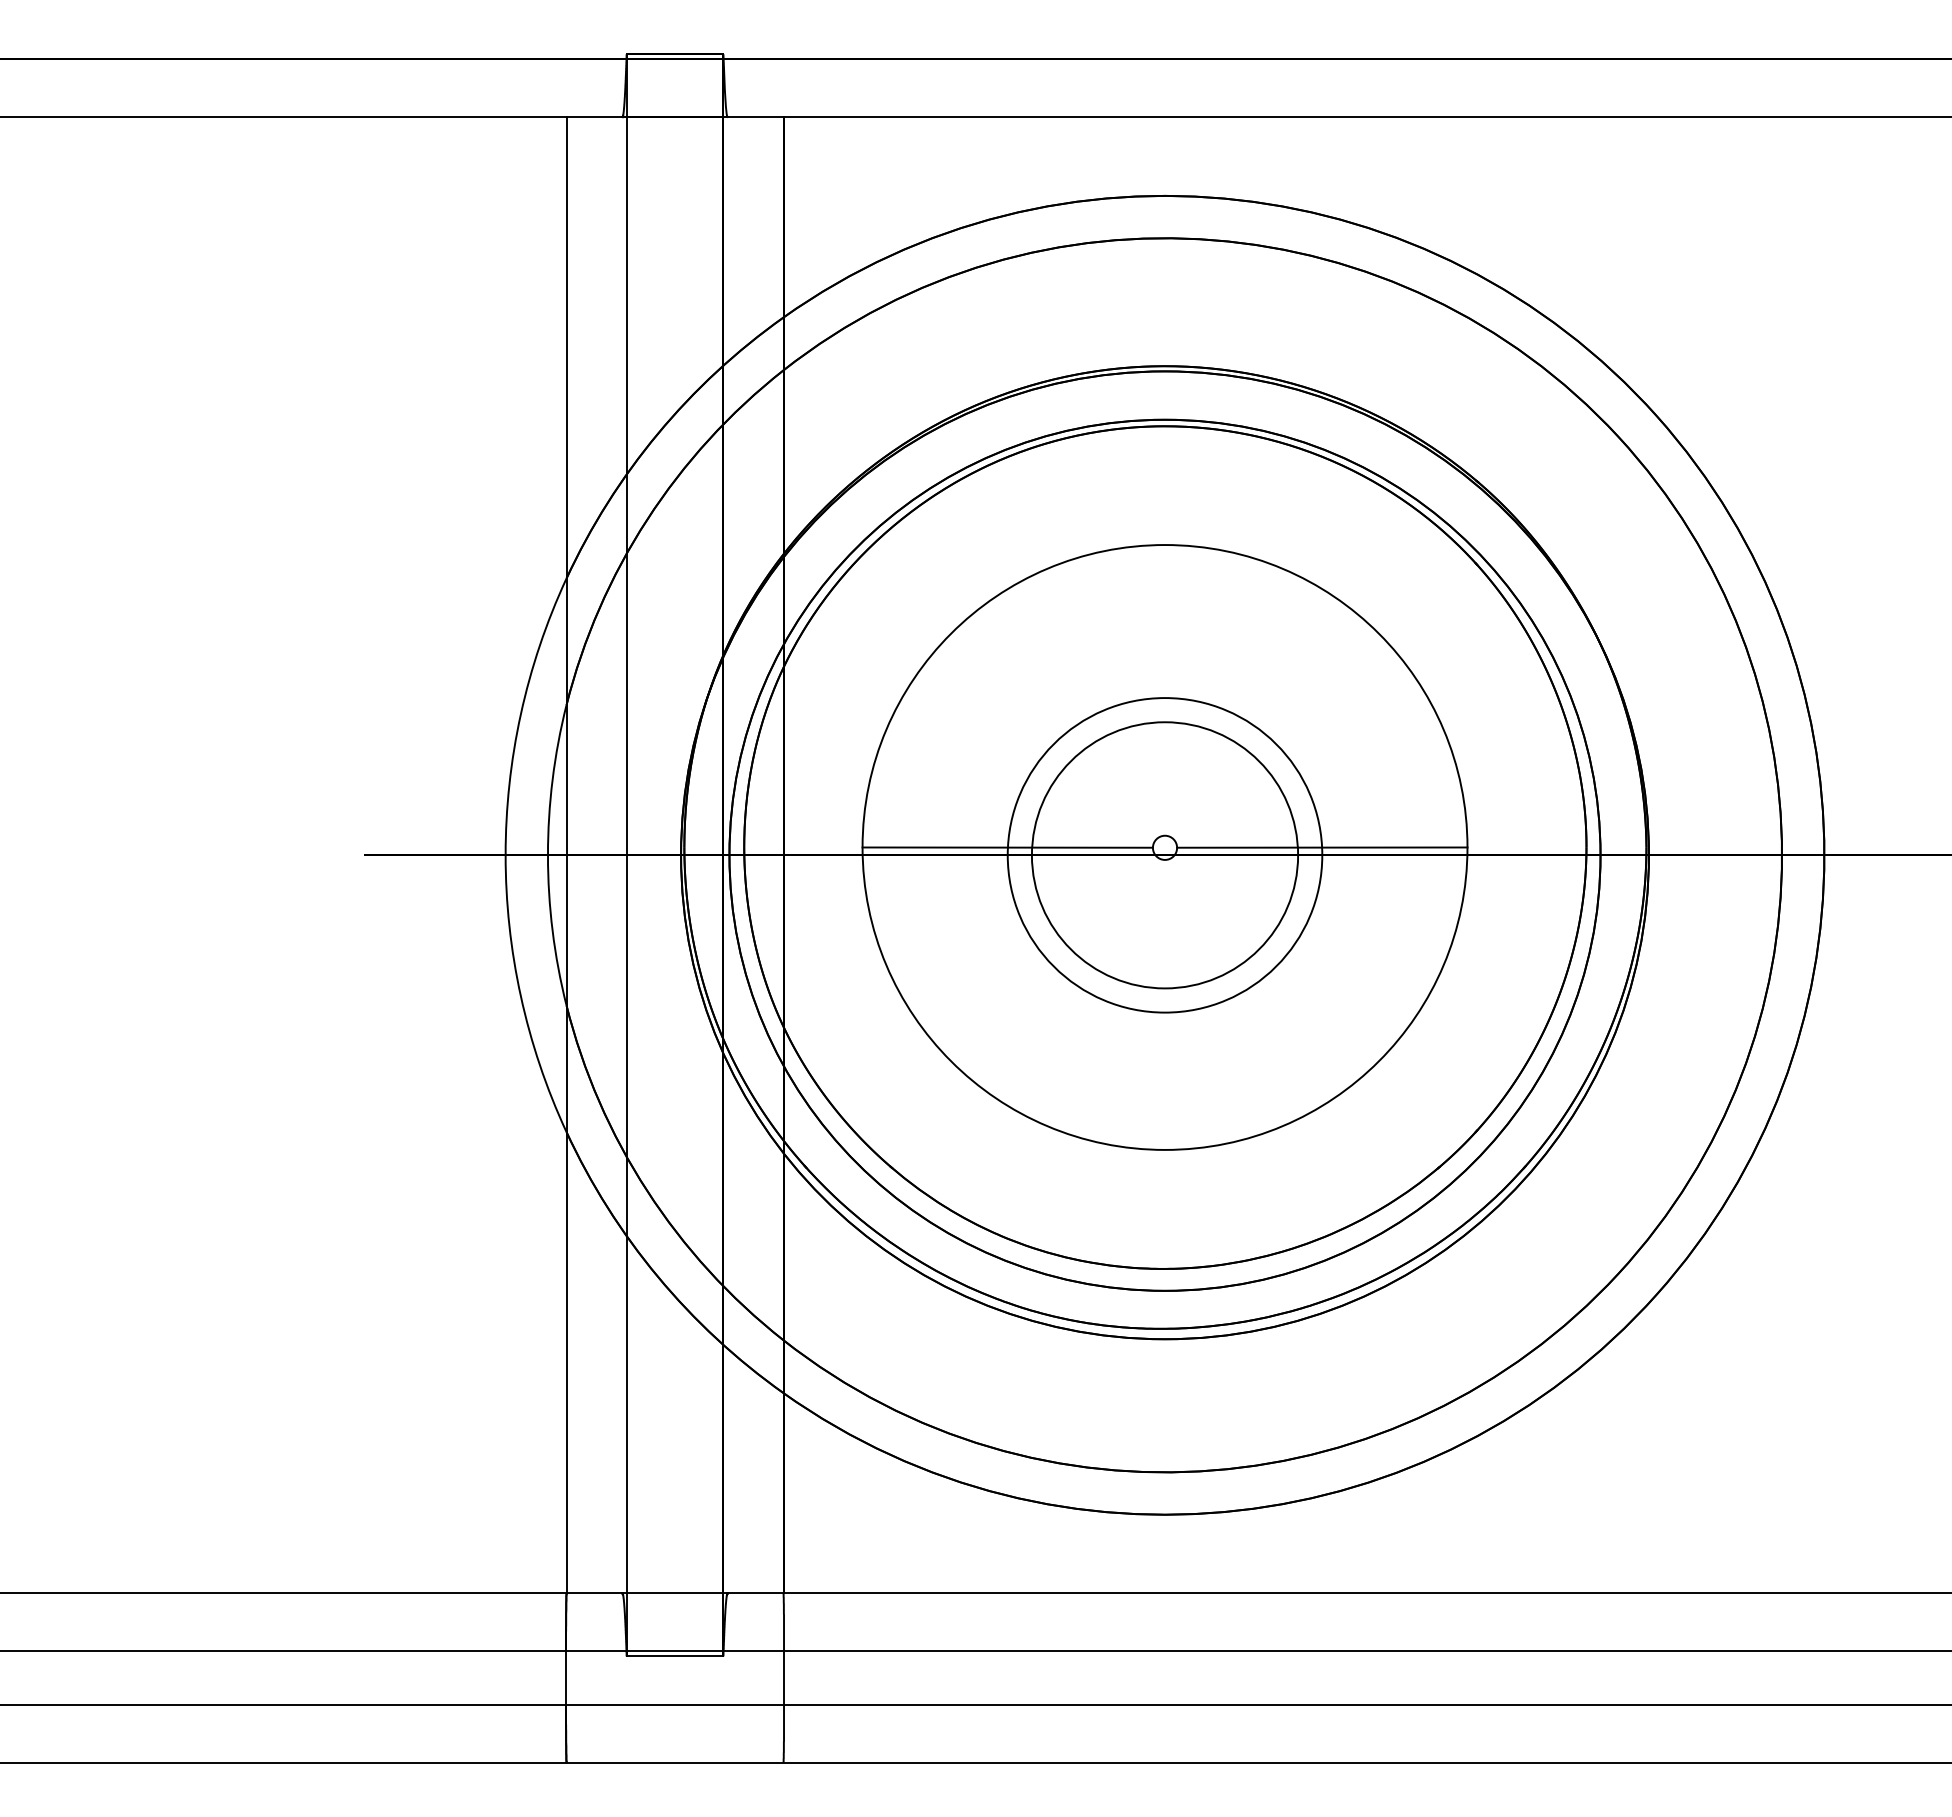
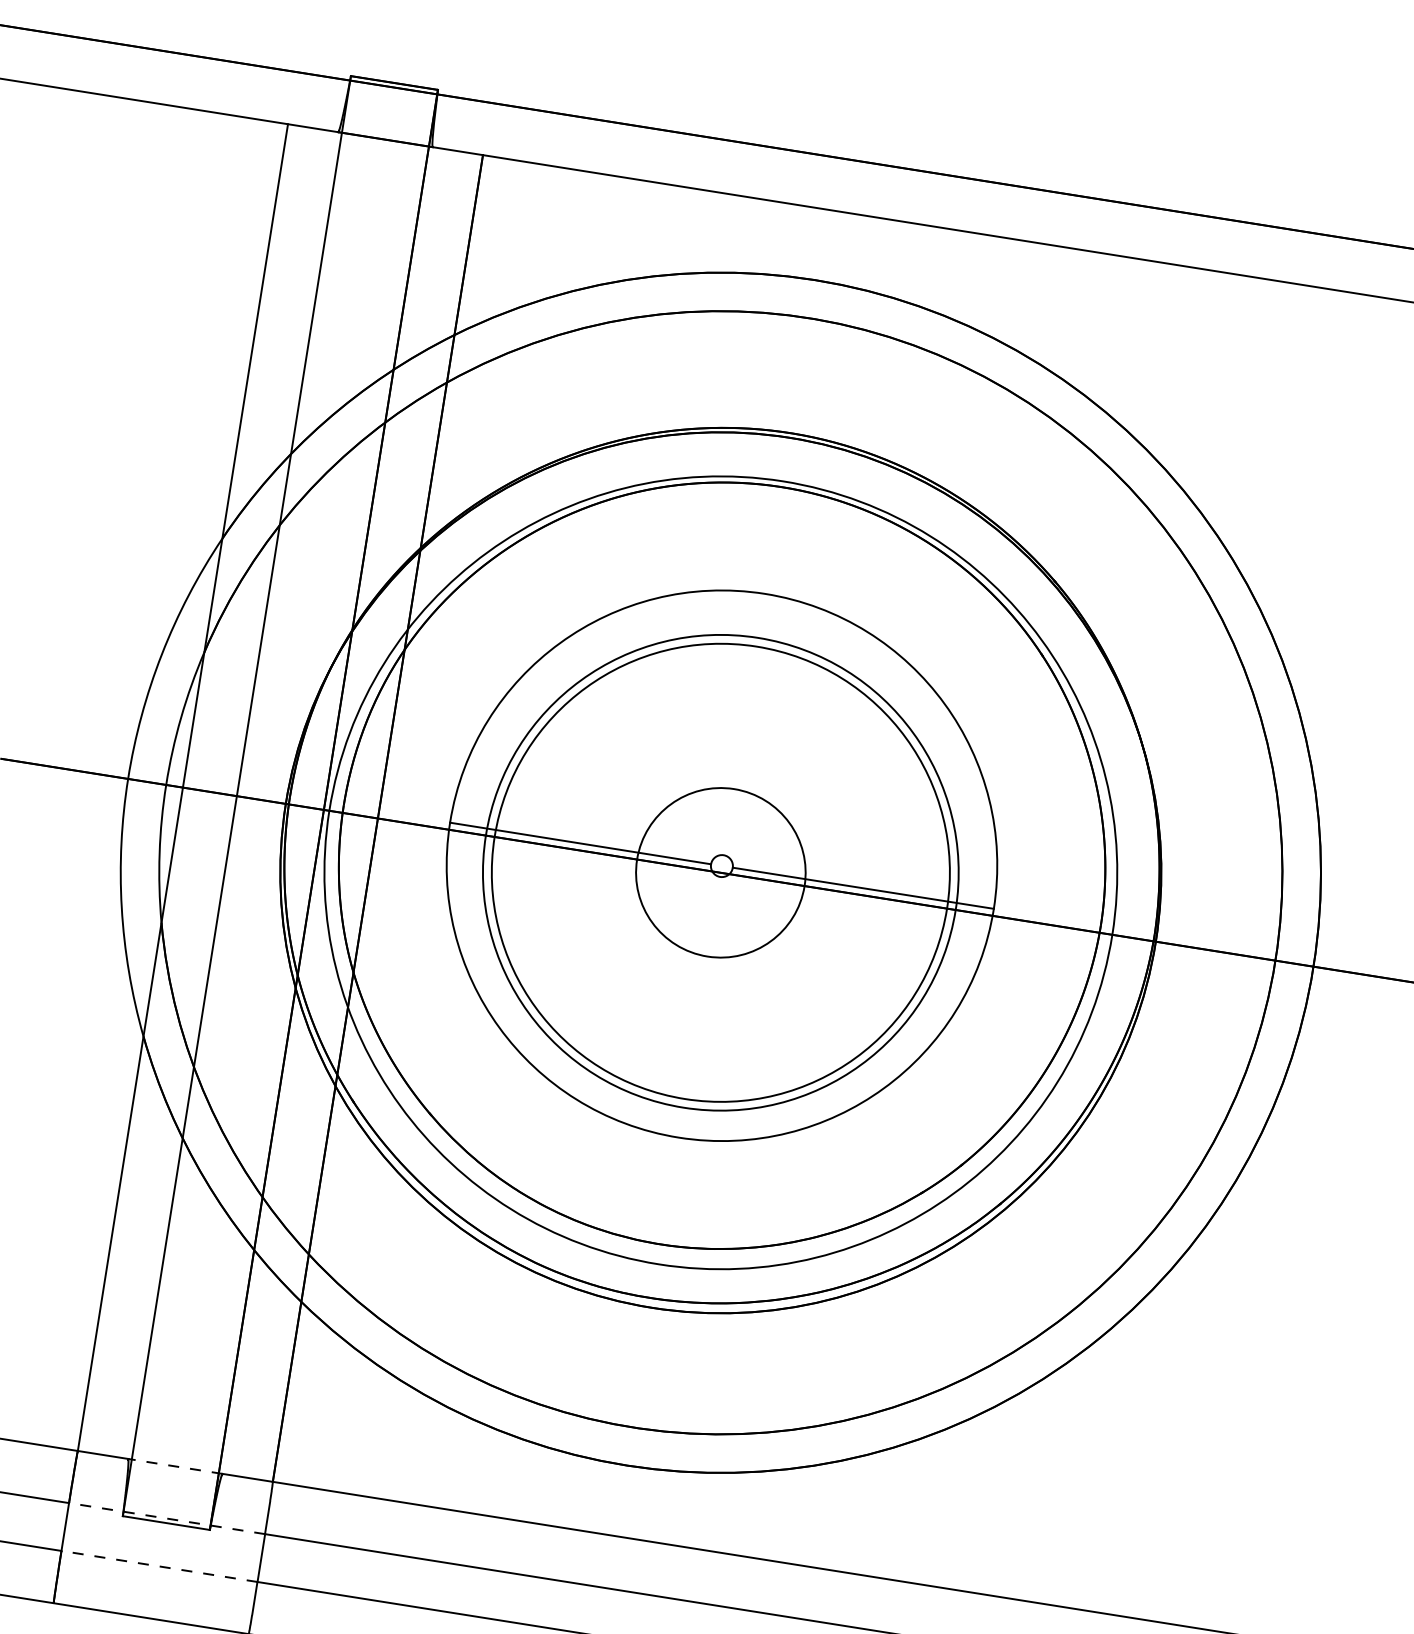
circle: (1164, 854) -> (720, 872), size x0.6
circle: (1164, 855) -> (720, 872), size x0.7
circle: (1164, 855) -> (720, 872), size x1.6
line: (675, 1593) -> (175, 1466), solid -> dashed
line: (674, 1651) -> (166, 1518), solid -> dashed
line: (674, 1704) -> (159, 1566), solid -> dashed

